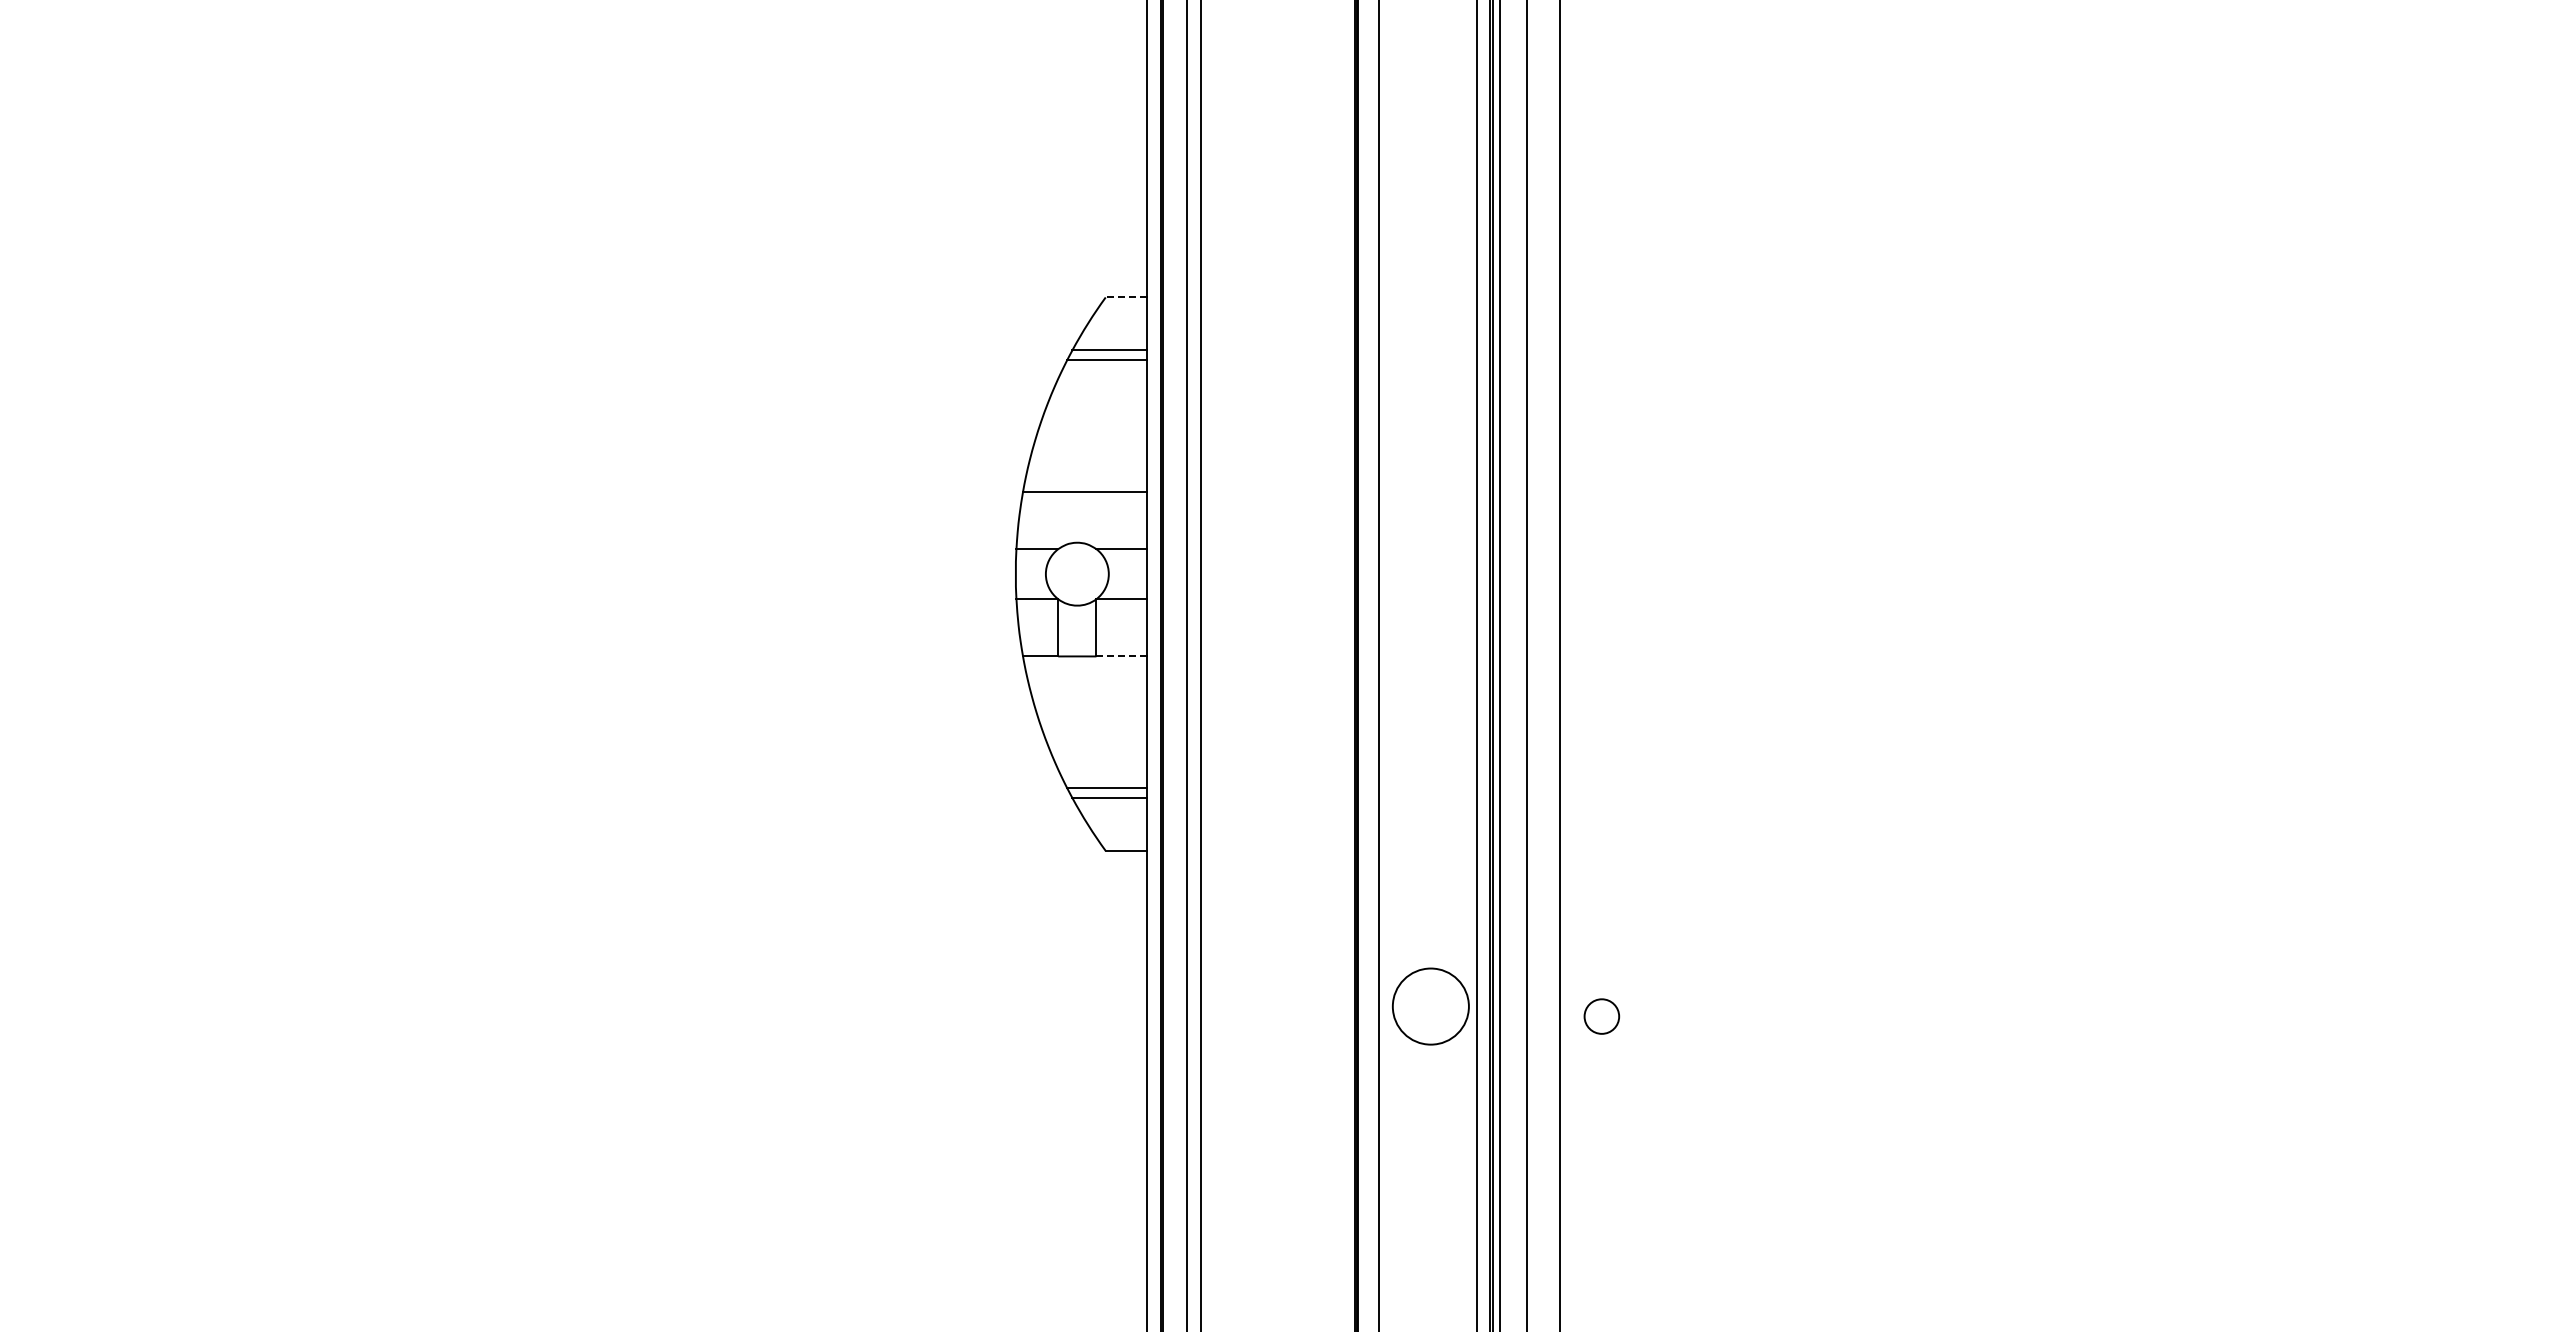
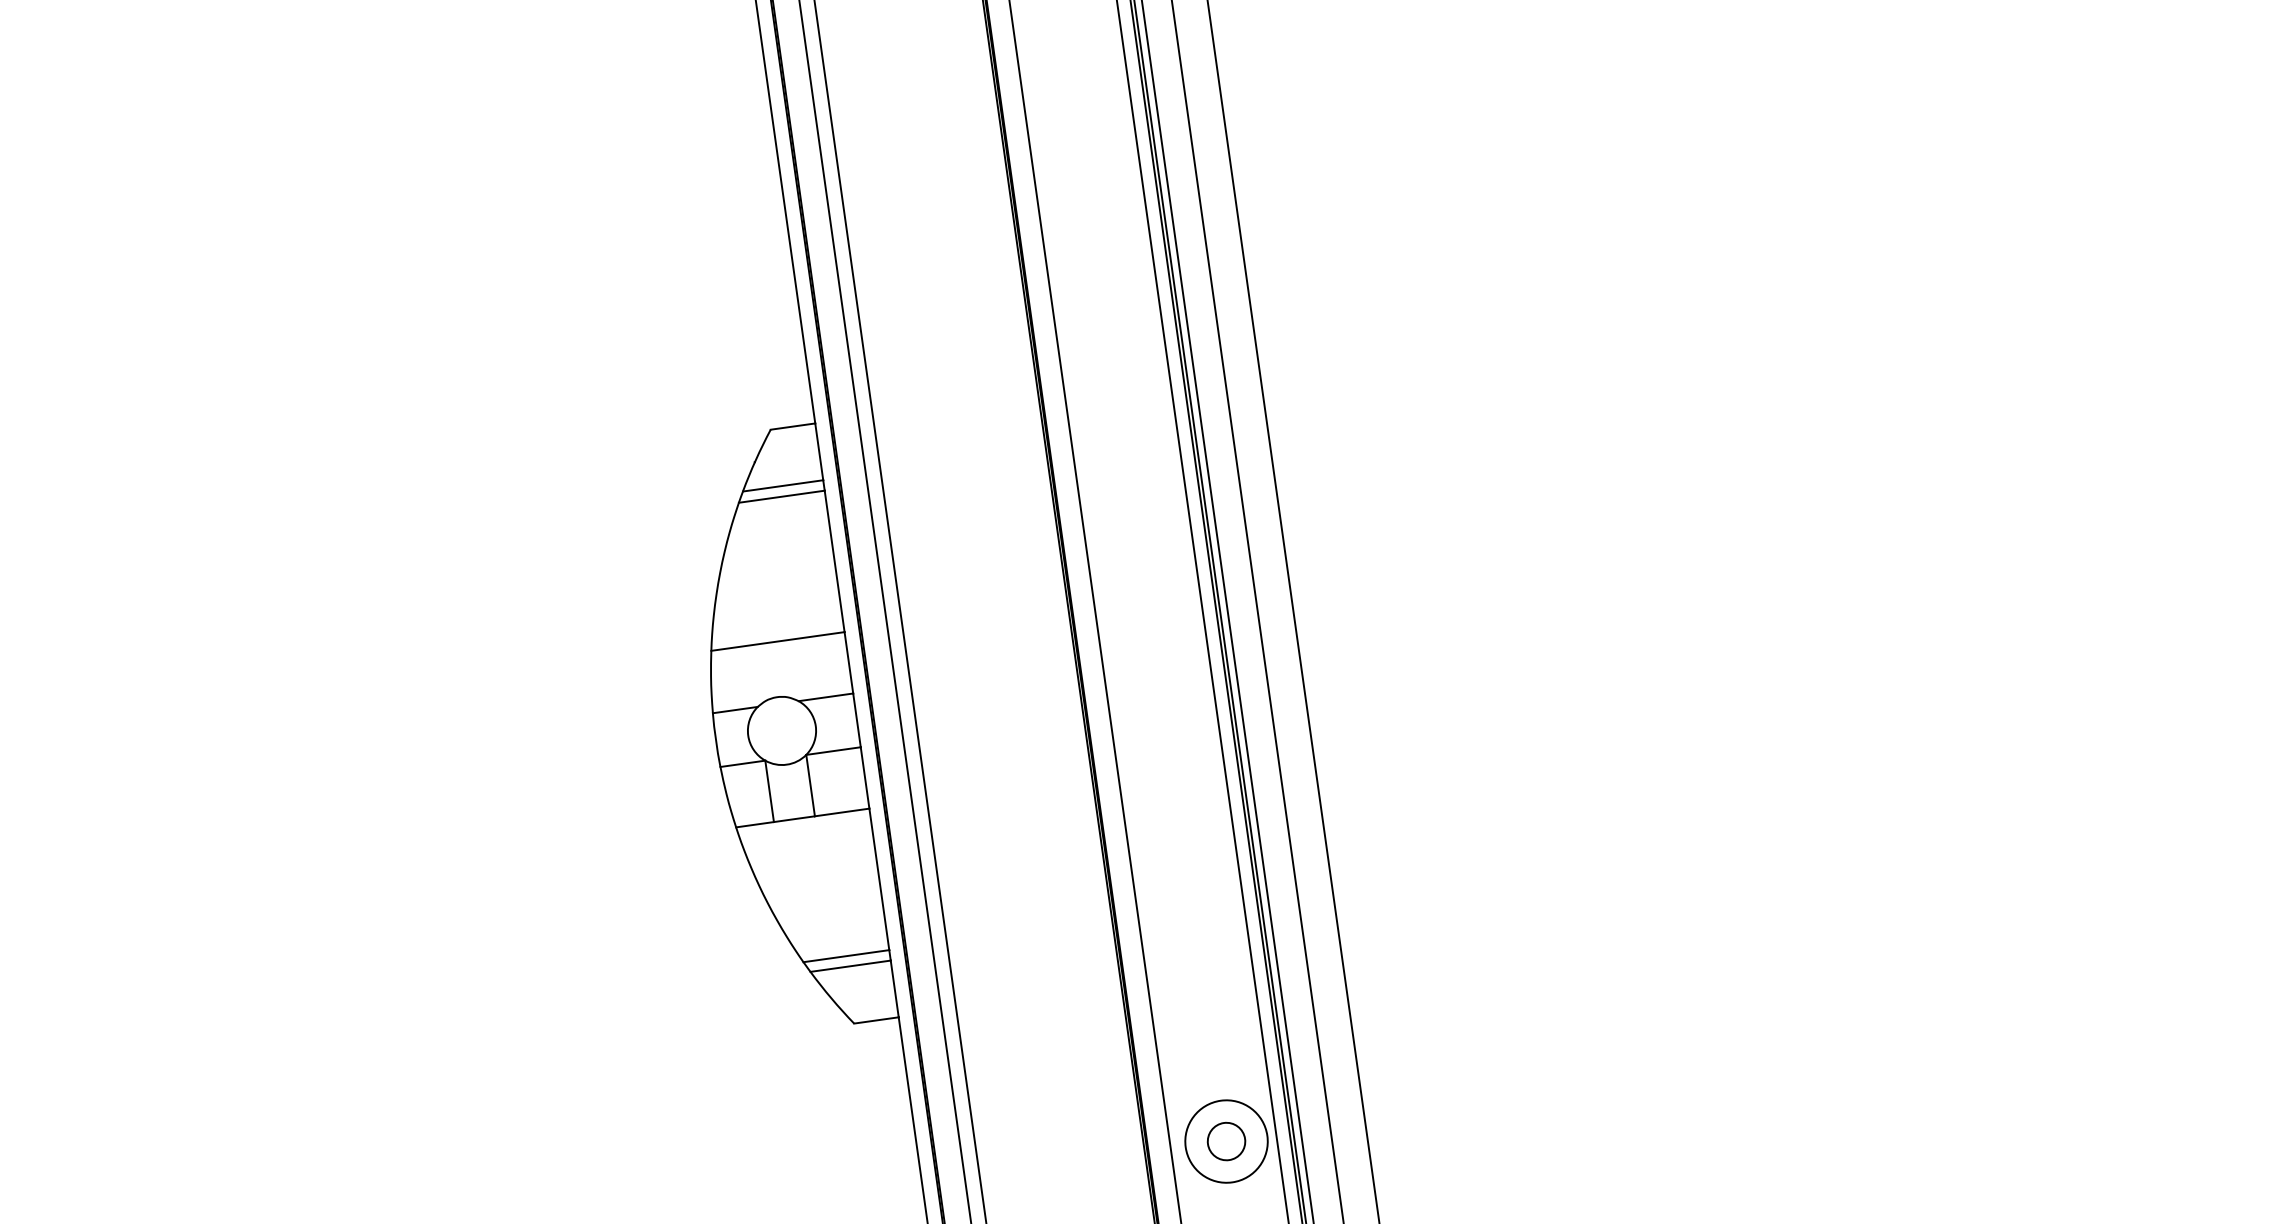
line: (1126, 297) -> (793, 426), dashed -> solid
line: (1121, 656) -> (841, 812), dashed -> solid
circle: (1601, 1016) -> (1226, 1141), moved

